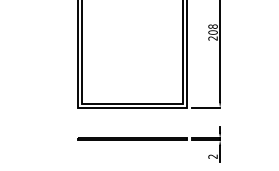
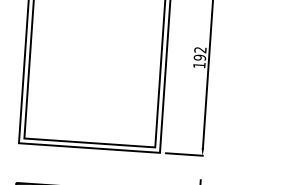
text: (212, 32) -> (199, 57), 208 -> 192

